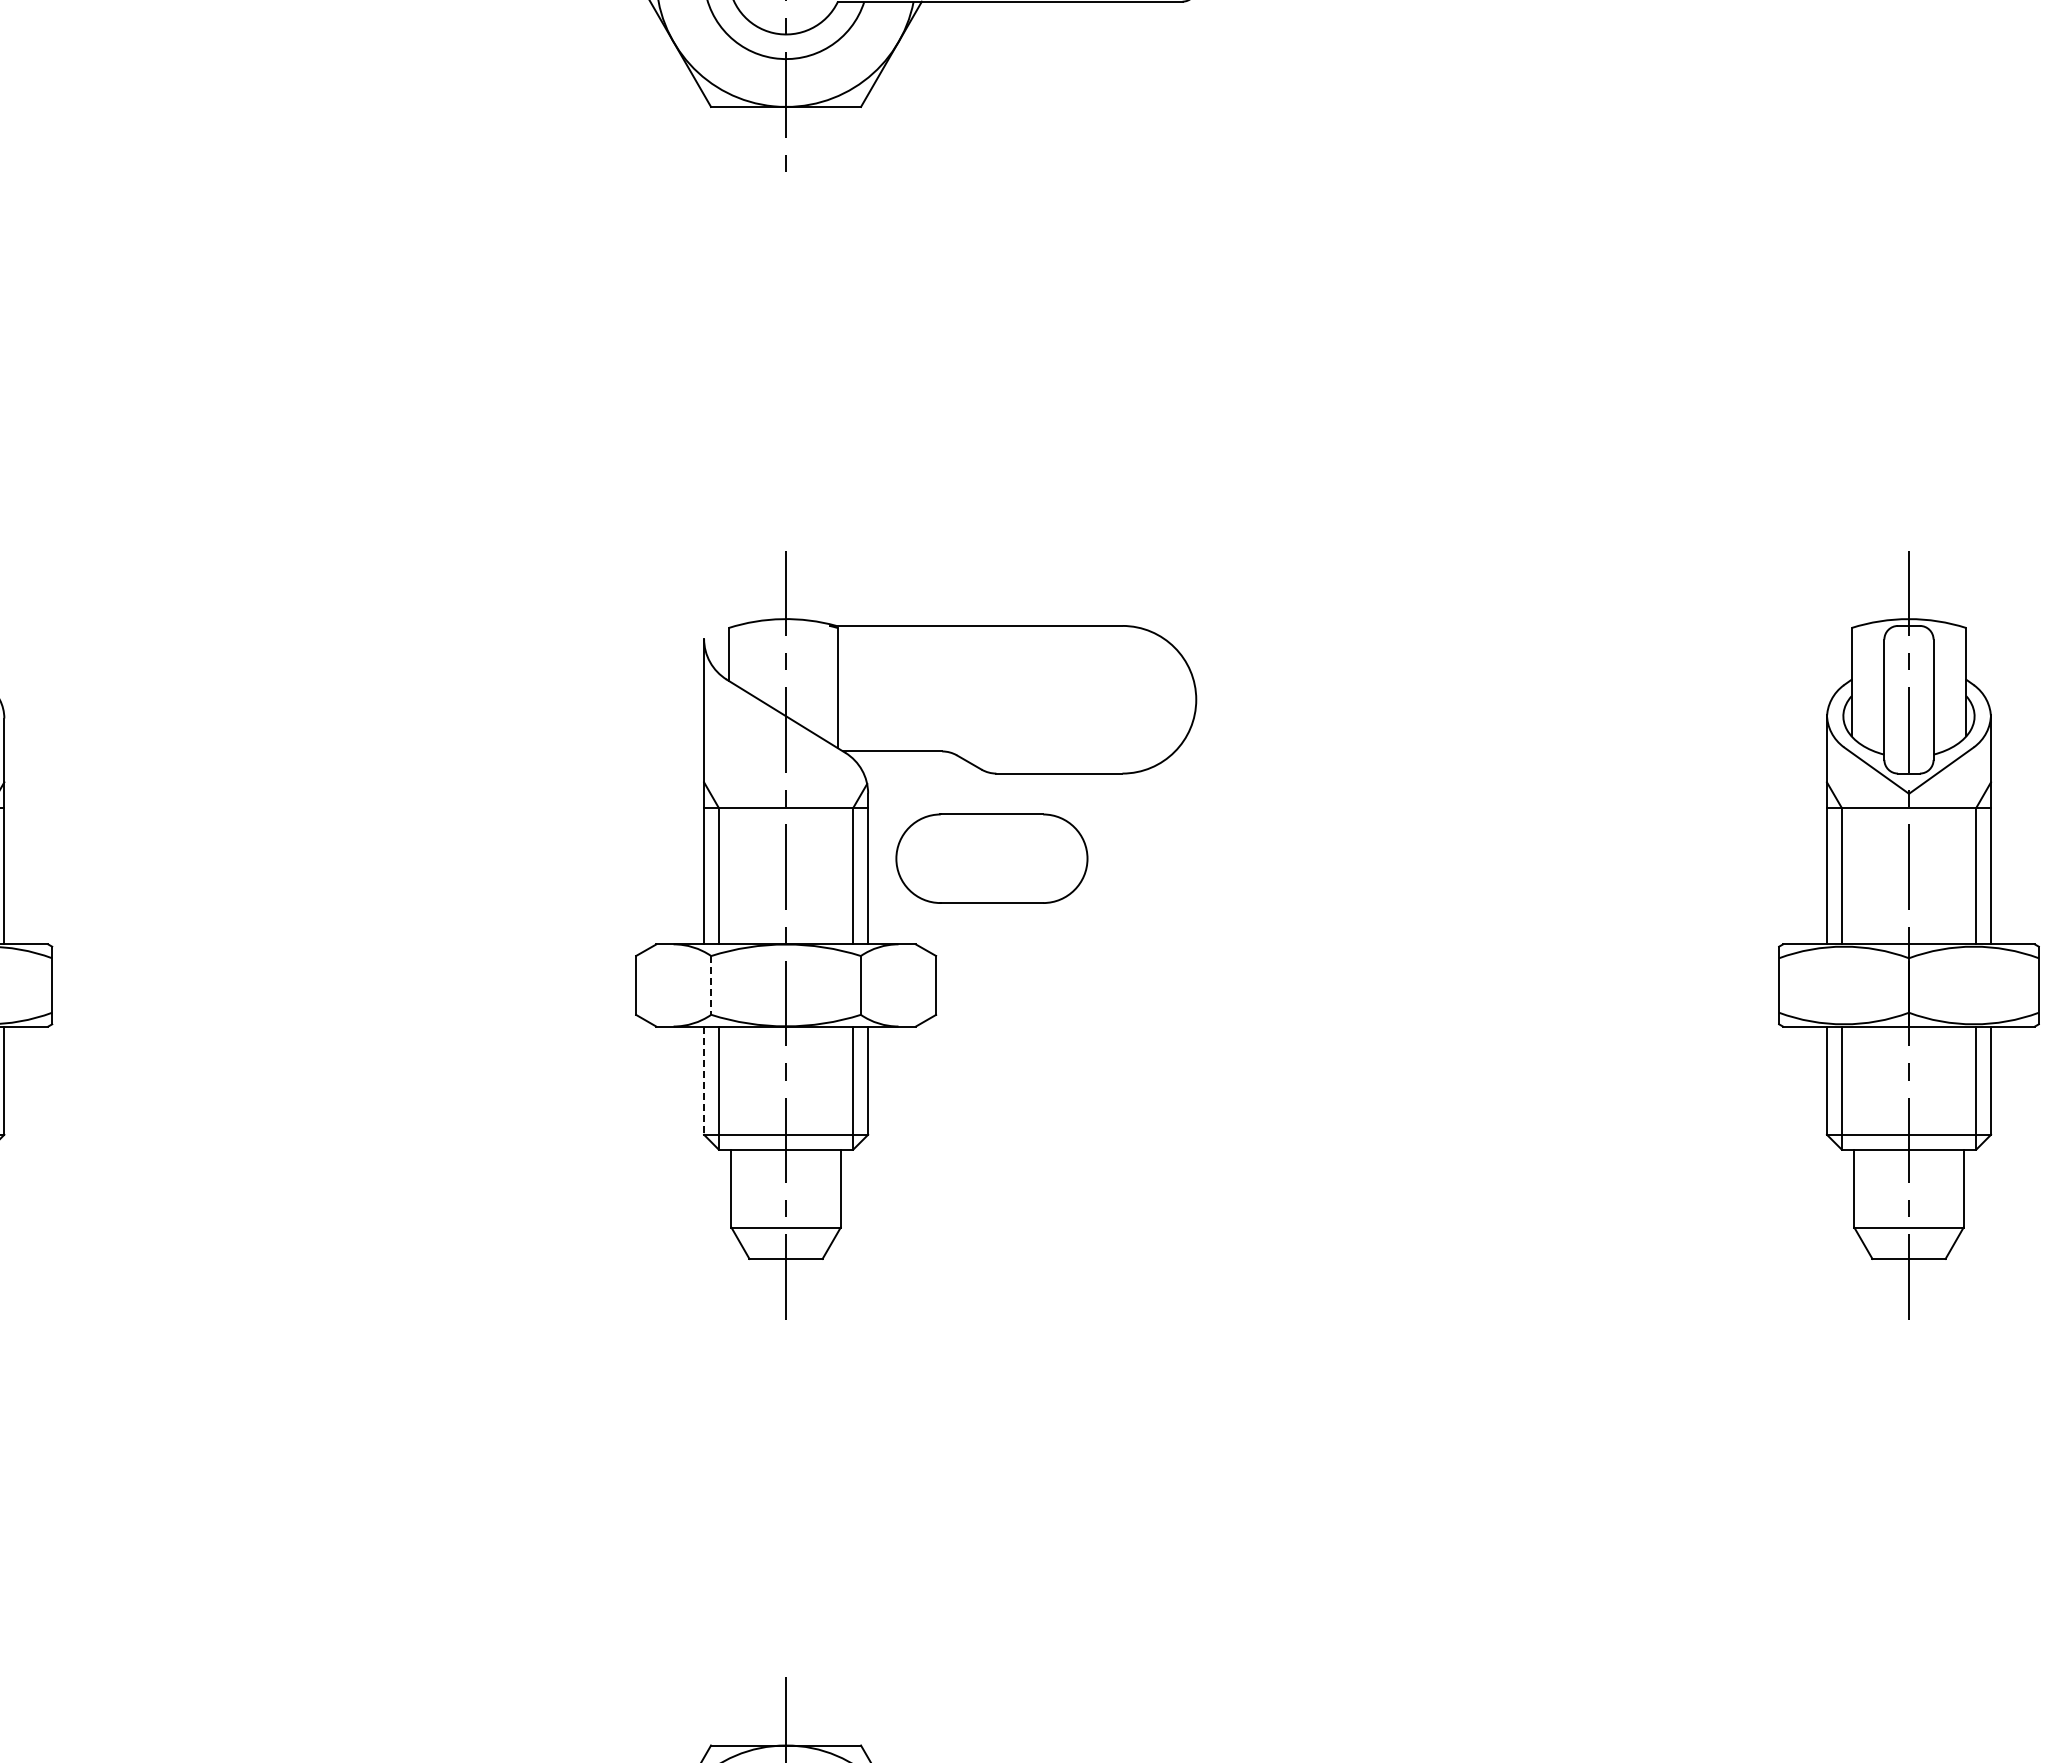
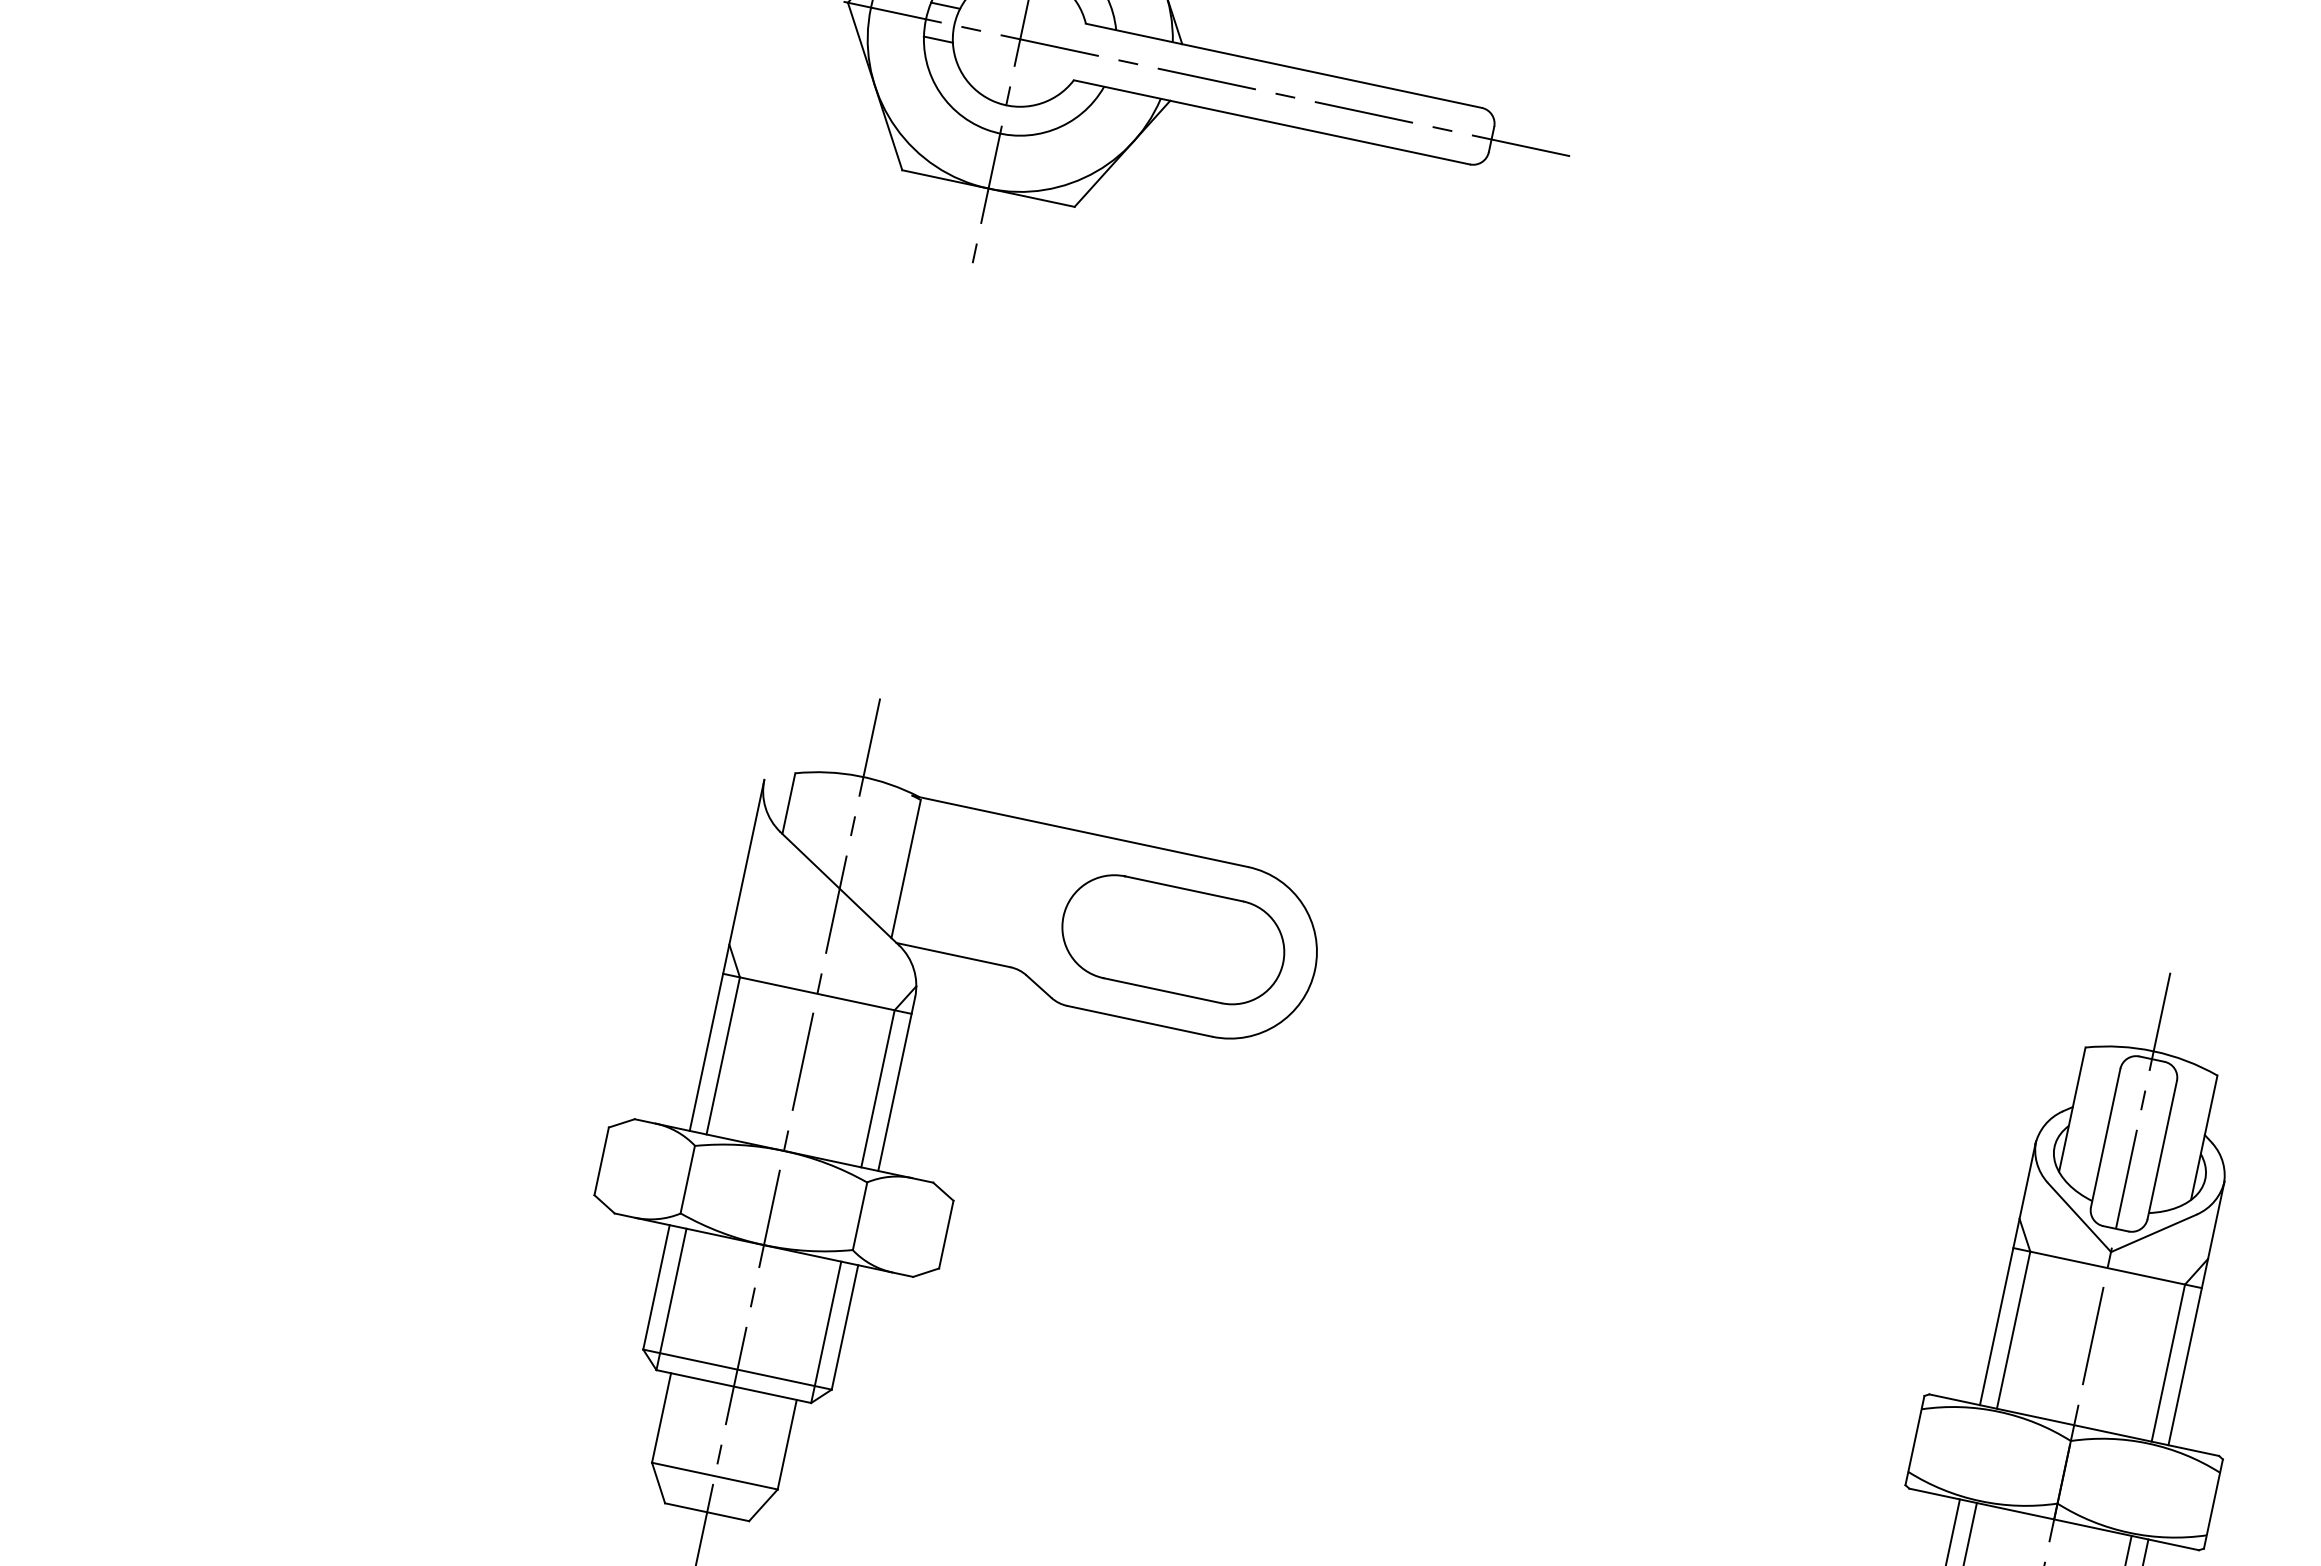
part: (991, 858) -> (1172, 939), moved
line: (711, 985) -> (688, 1179), dashed -> solid
line: (704, 1081) -> (656, 1288), dashed -> solid

